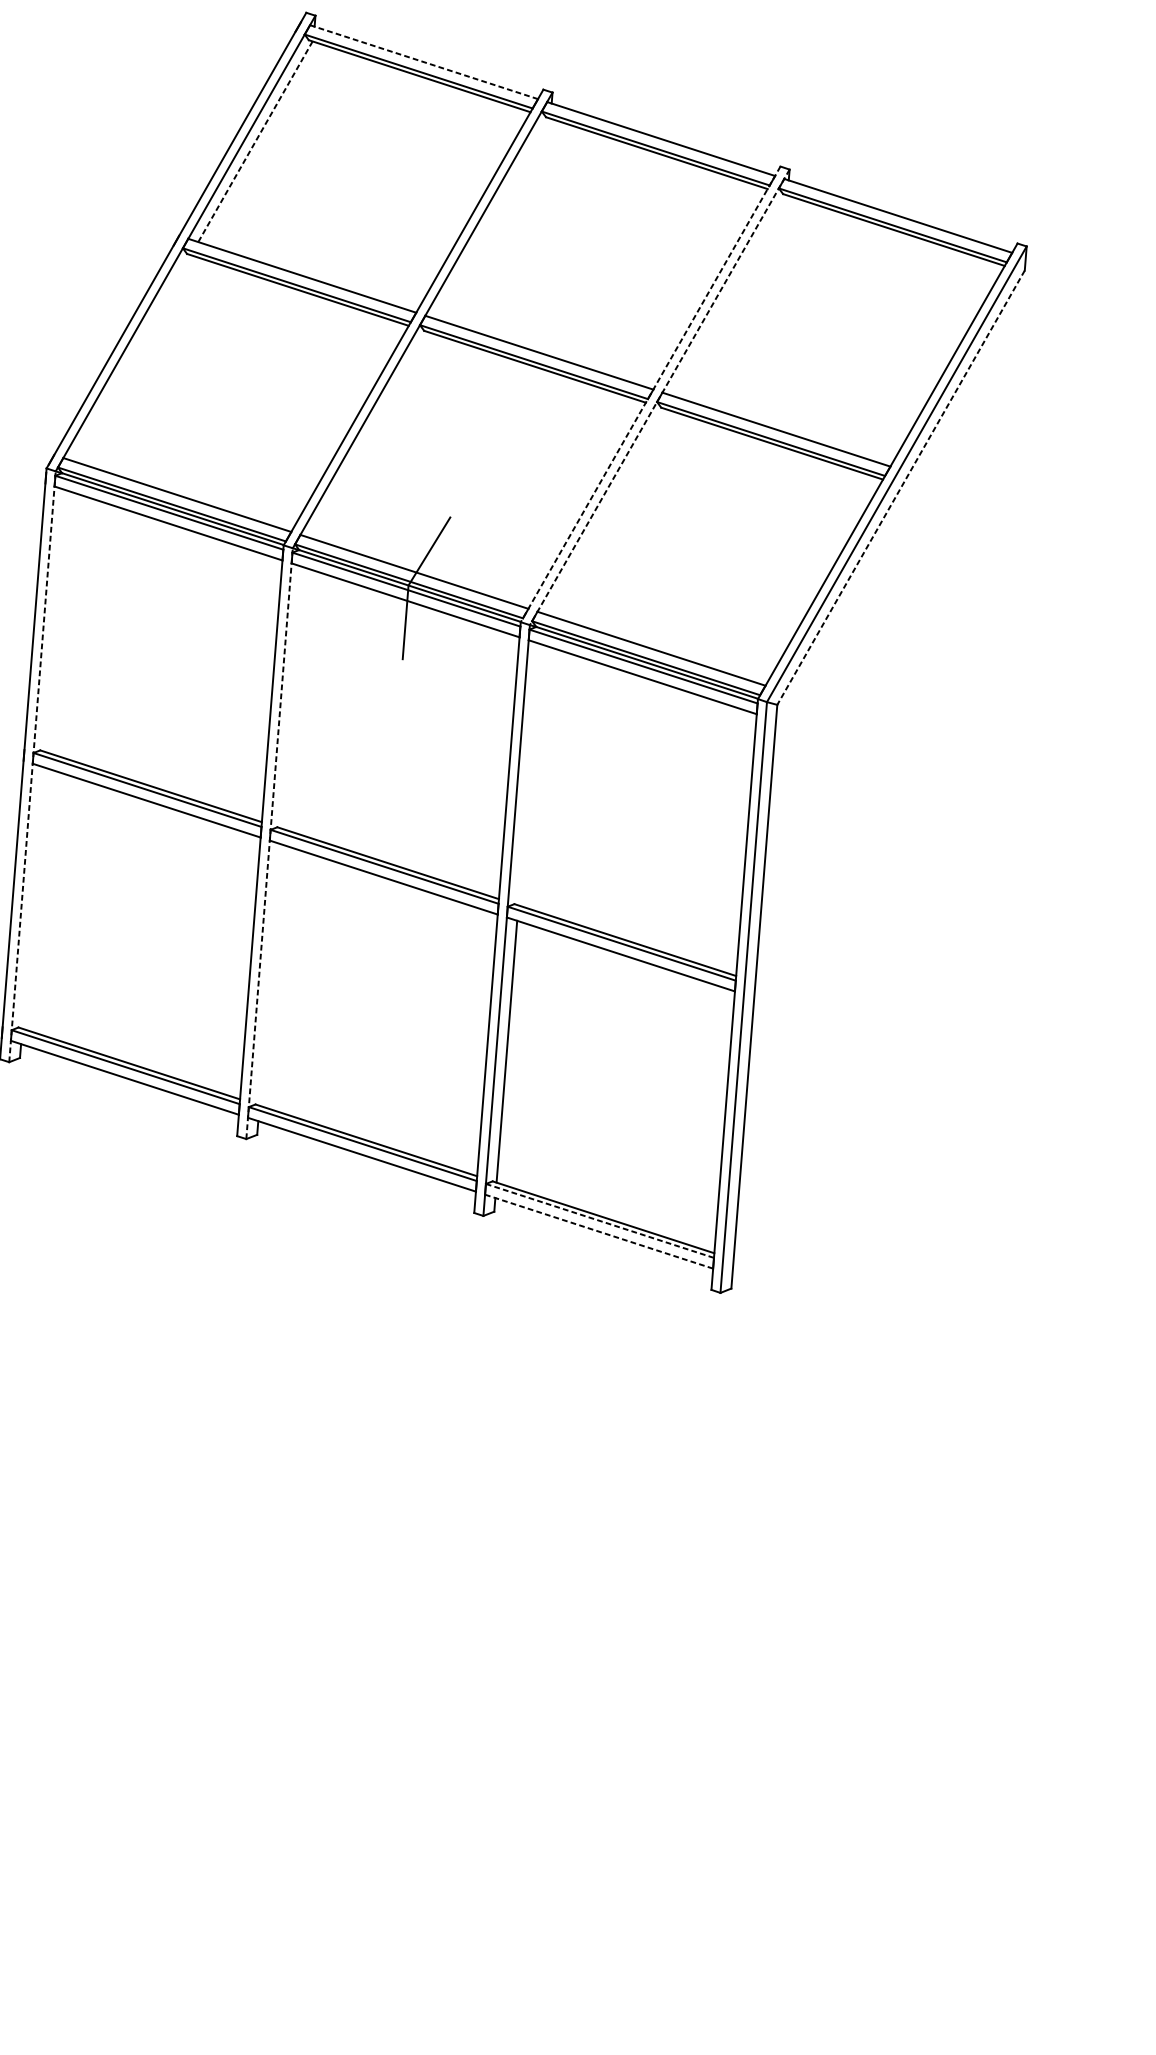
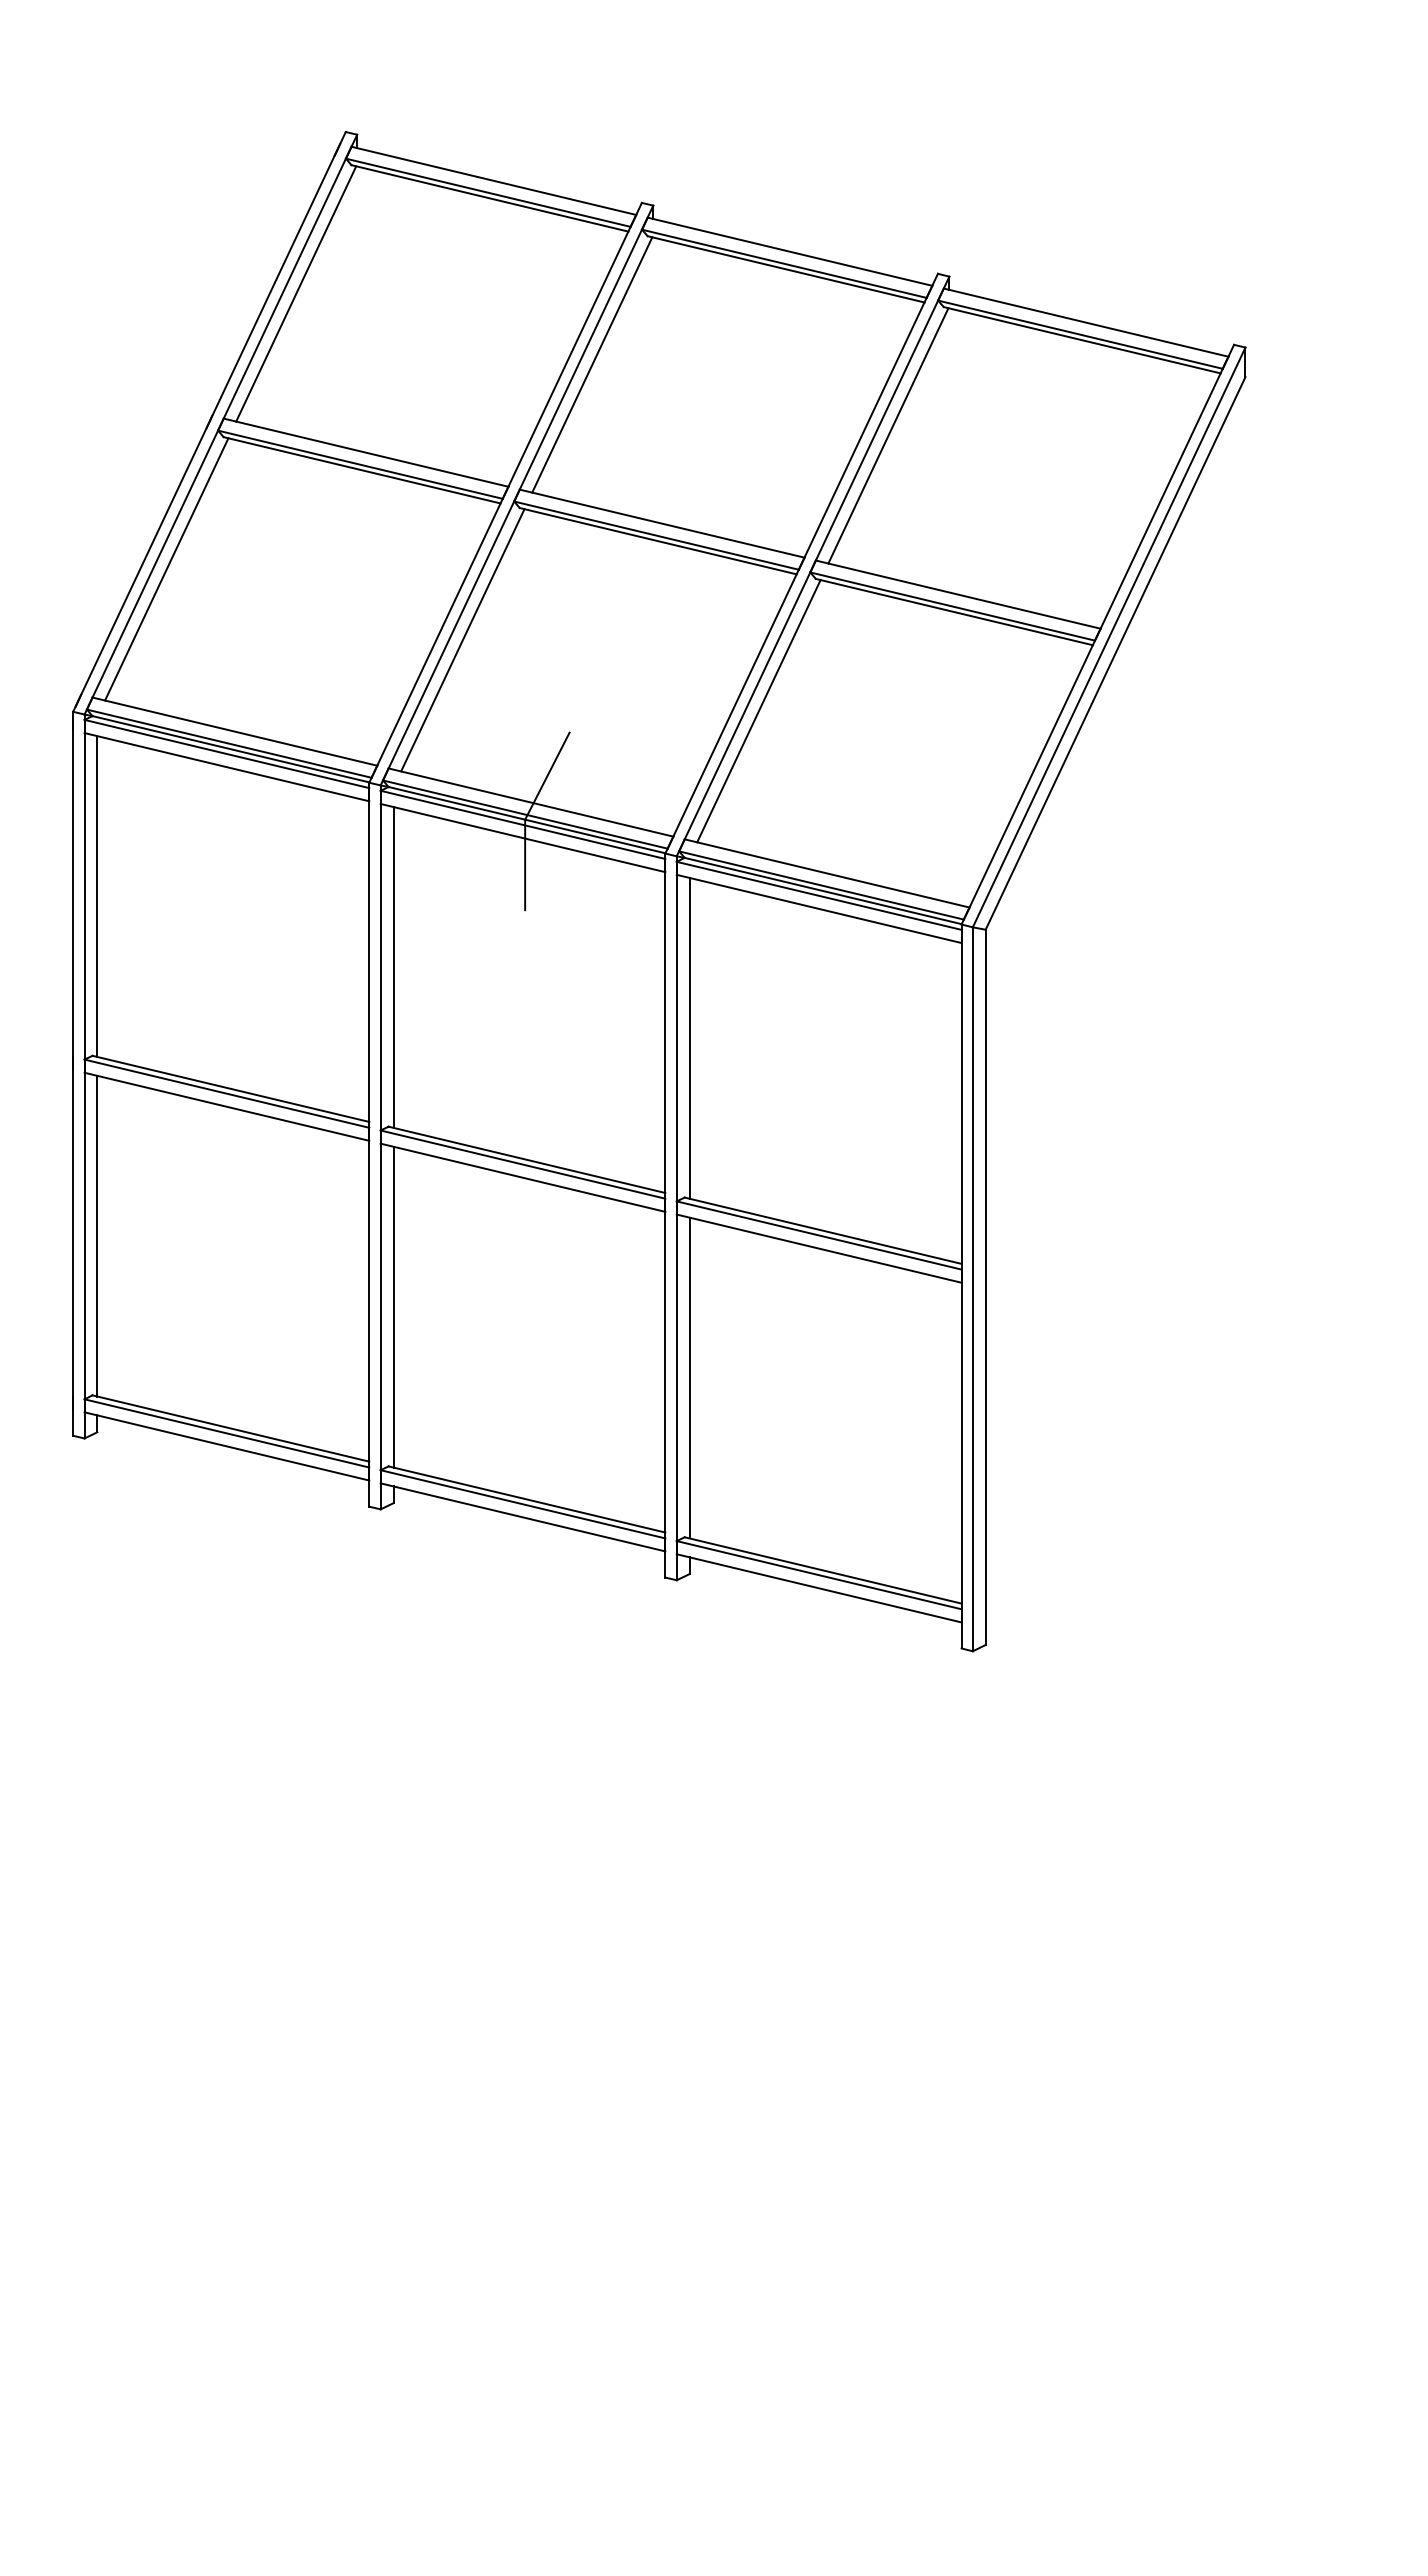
line: (424, 61) -> (494, 180), dashed -> solid
line: (255, 142) -> (296, 294), dashed -> solid
line: (492, 218) -> (592, 364), added
line: (729, 295) -> (888, 435), added
line: (131, 358) -> (166, 569), added
line: (650, 395) -> (801, 564), dashed -> solid
line: (659, 397) -> (812, 566), dashed -> solid
line: (368, 435) -> (462, 640), added
line: (900, 487) -> (1115, 653), dashed -> solid
line: (605, 512) -> (758, 711), added
line: (54, 620) -> (97, 896), added
line: (291, 696) -> (393, 966), added
line: (32, 766) -> (84, 1076), dashed -> solid
line: (528, 773) -> (689, 1037), added
line: (269, 843) -> (380, 1147), dashed -> solid
line: (32, 897) -> (97, 1235), added
line: (269, 974) -> (393, 1306), added
line: (599, 1221) -> (818, 1575), dashed -> solid
line: (598, 1231) -> (818, 1588), dashed -> solid

